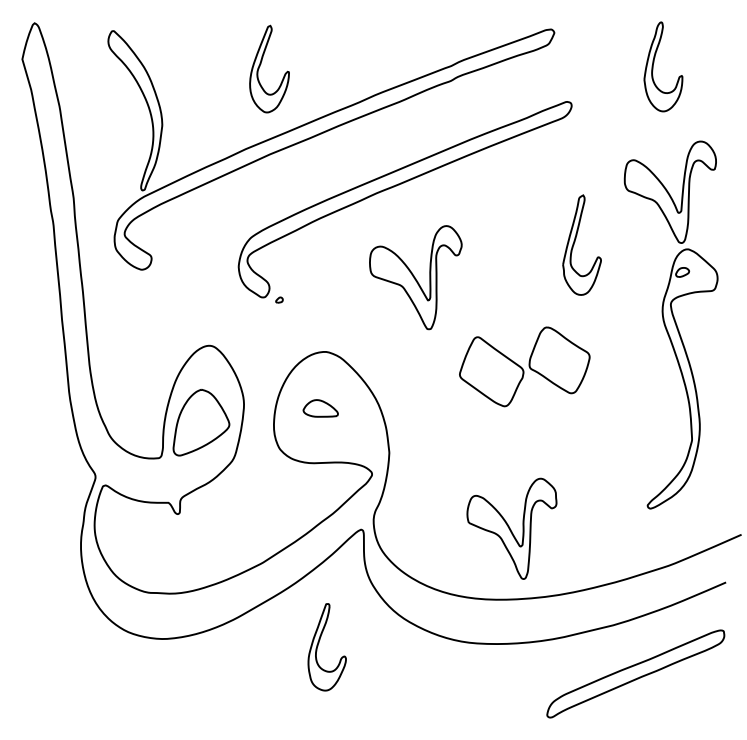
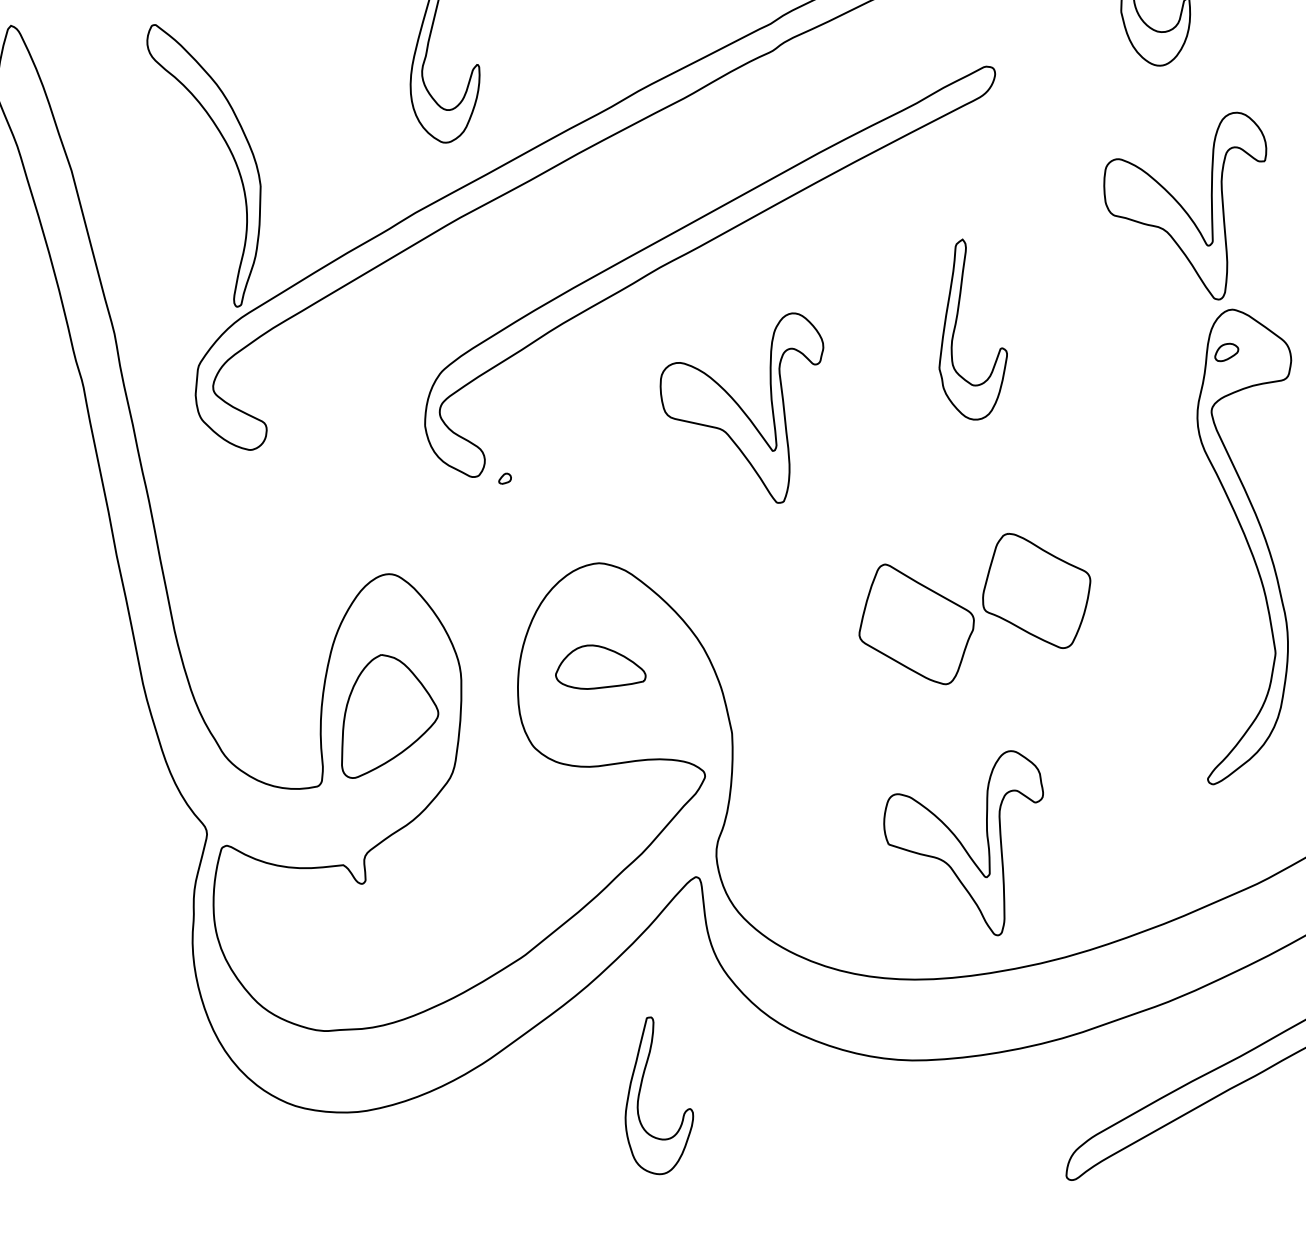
part: (575, 242) -> (957, 326), moved
part: (524, 366) -> (974, 608), moved
part: (320, 408) -> (599, 666), size x1.43

